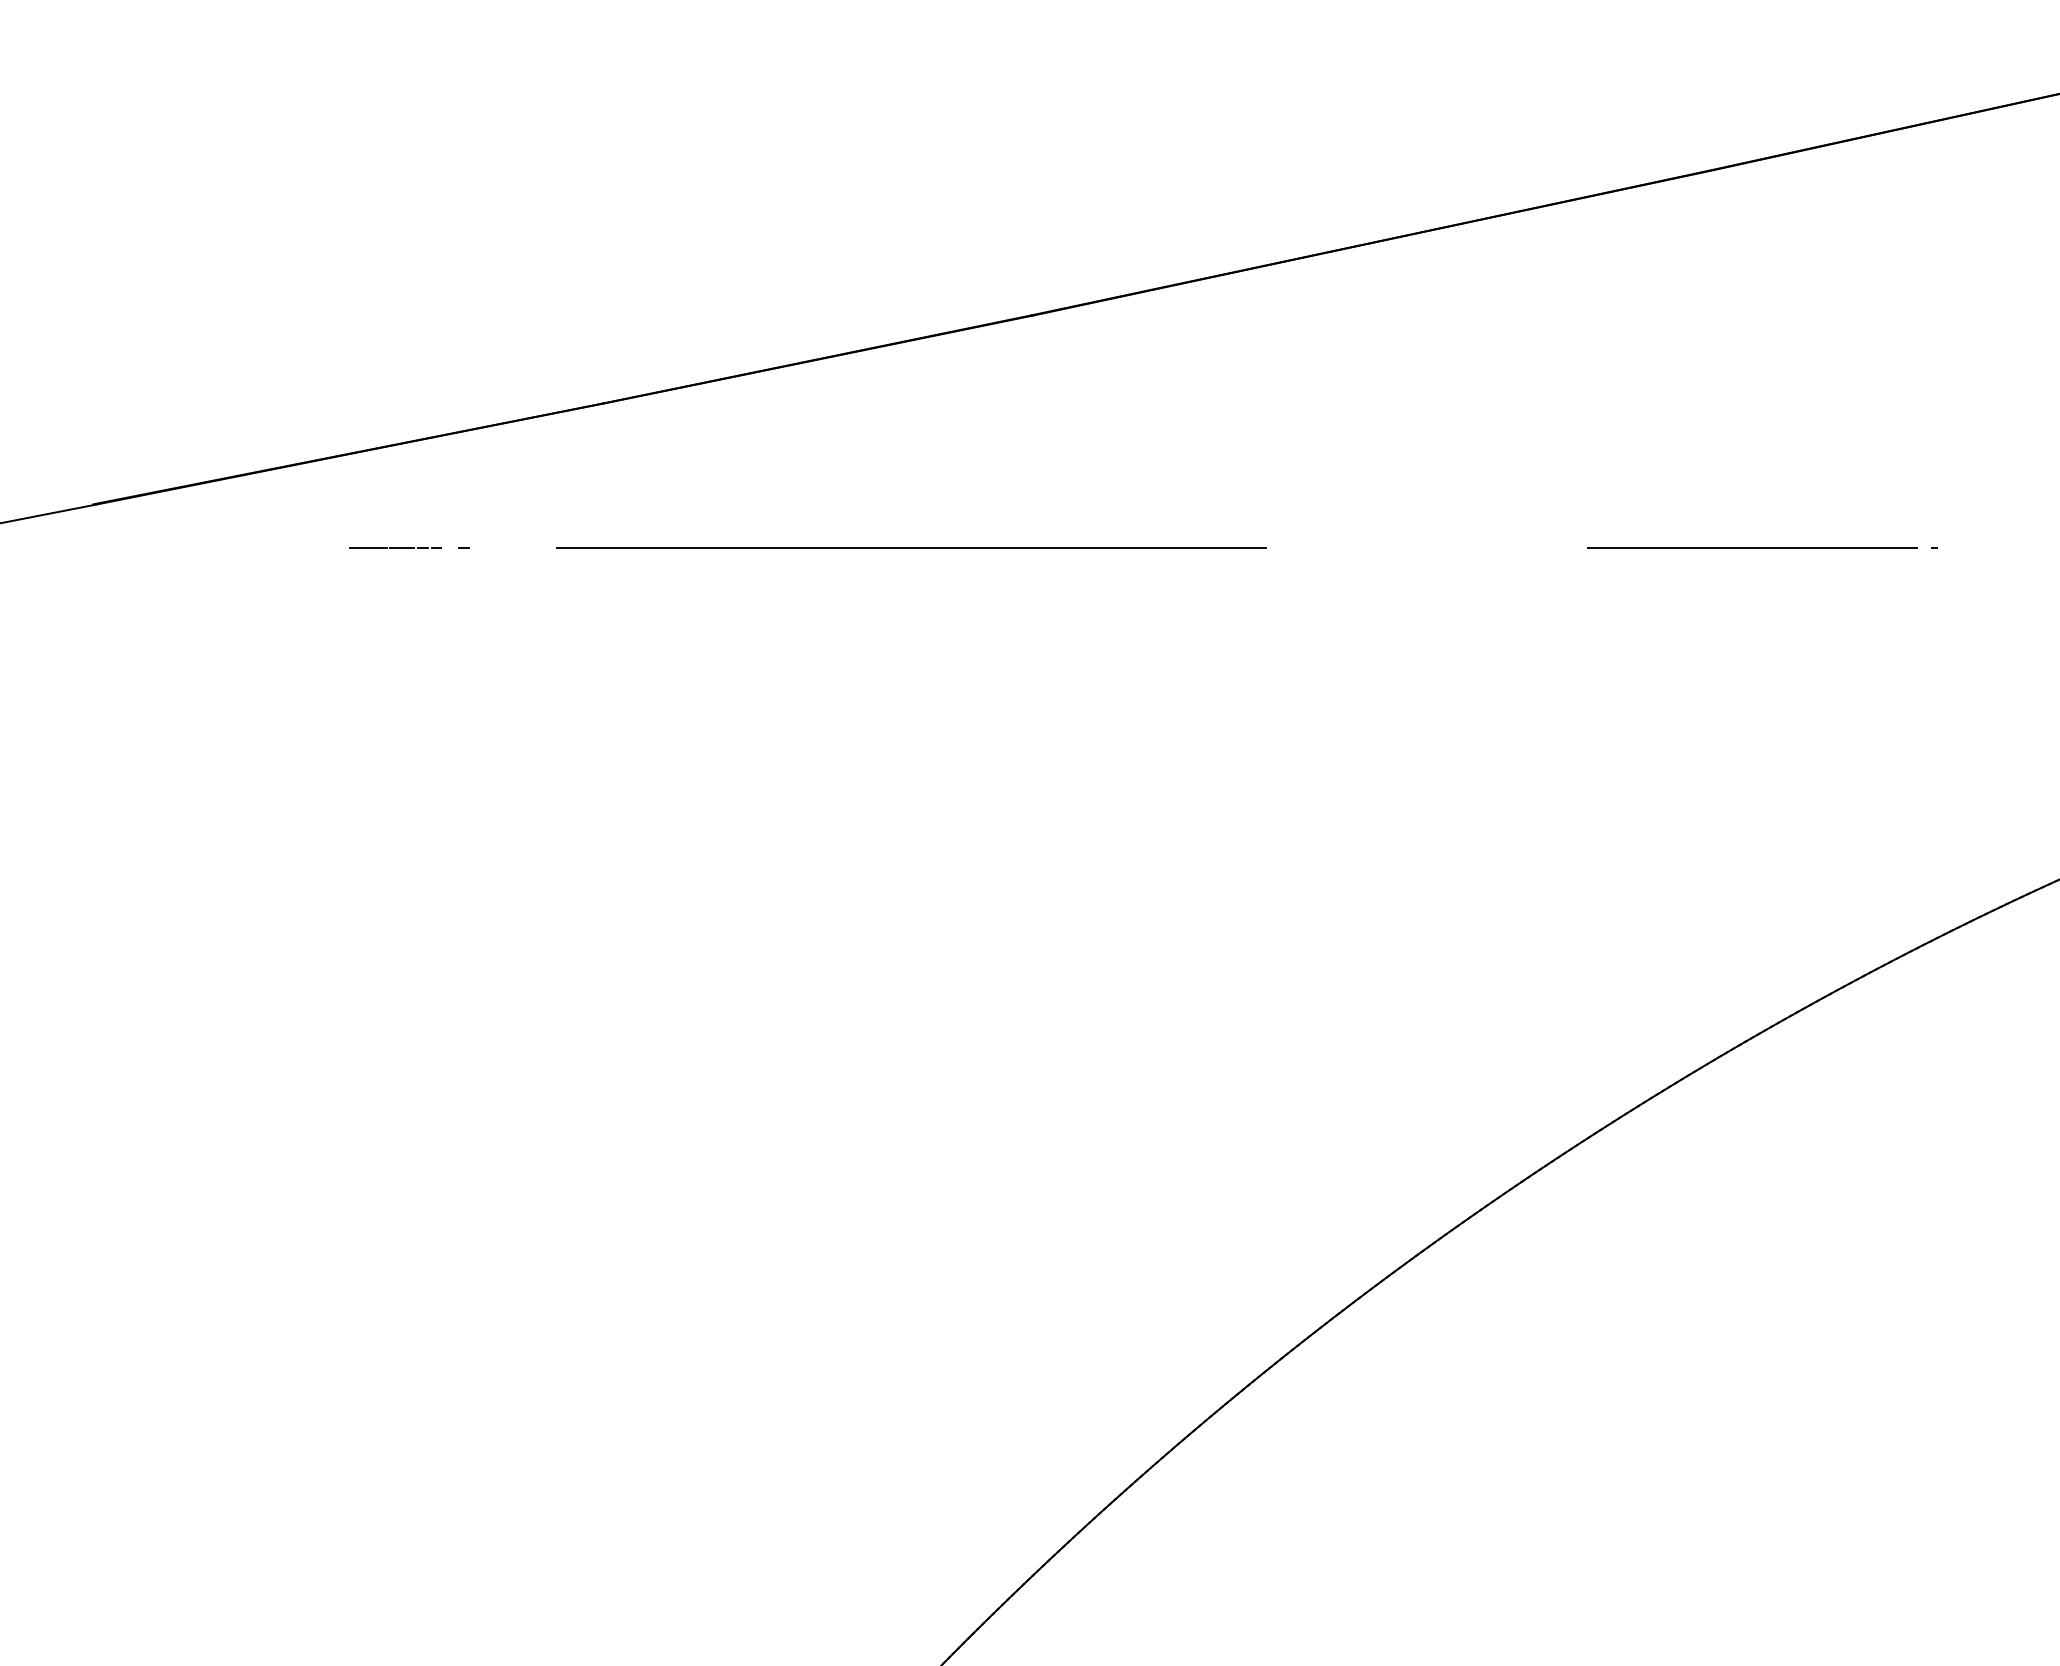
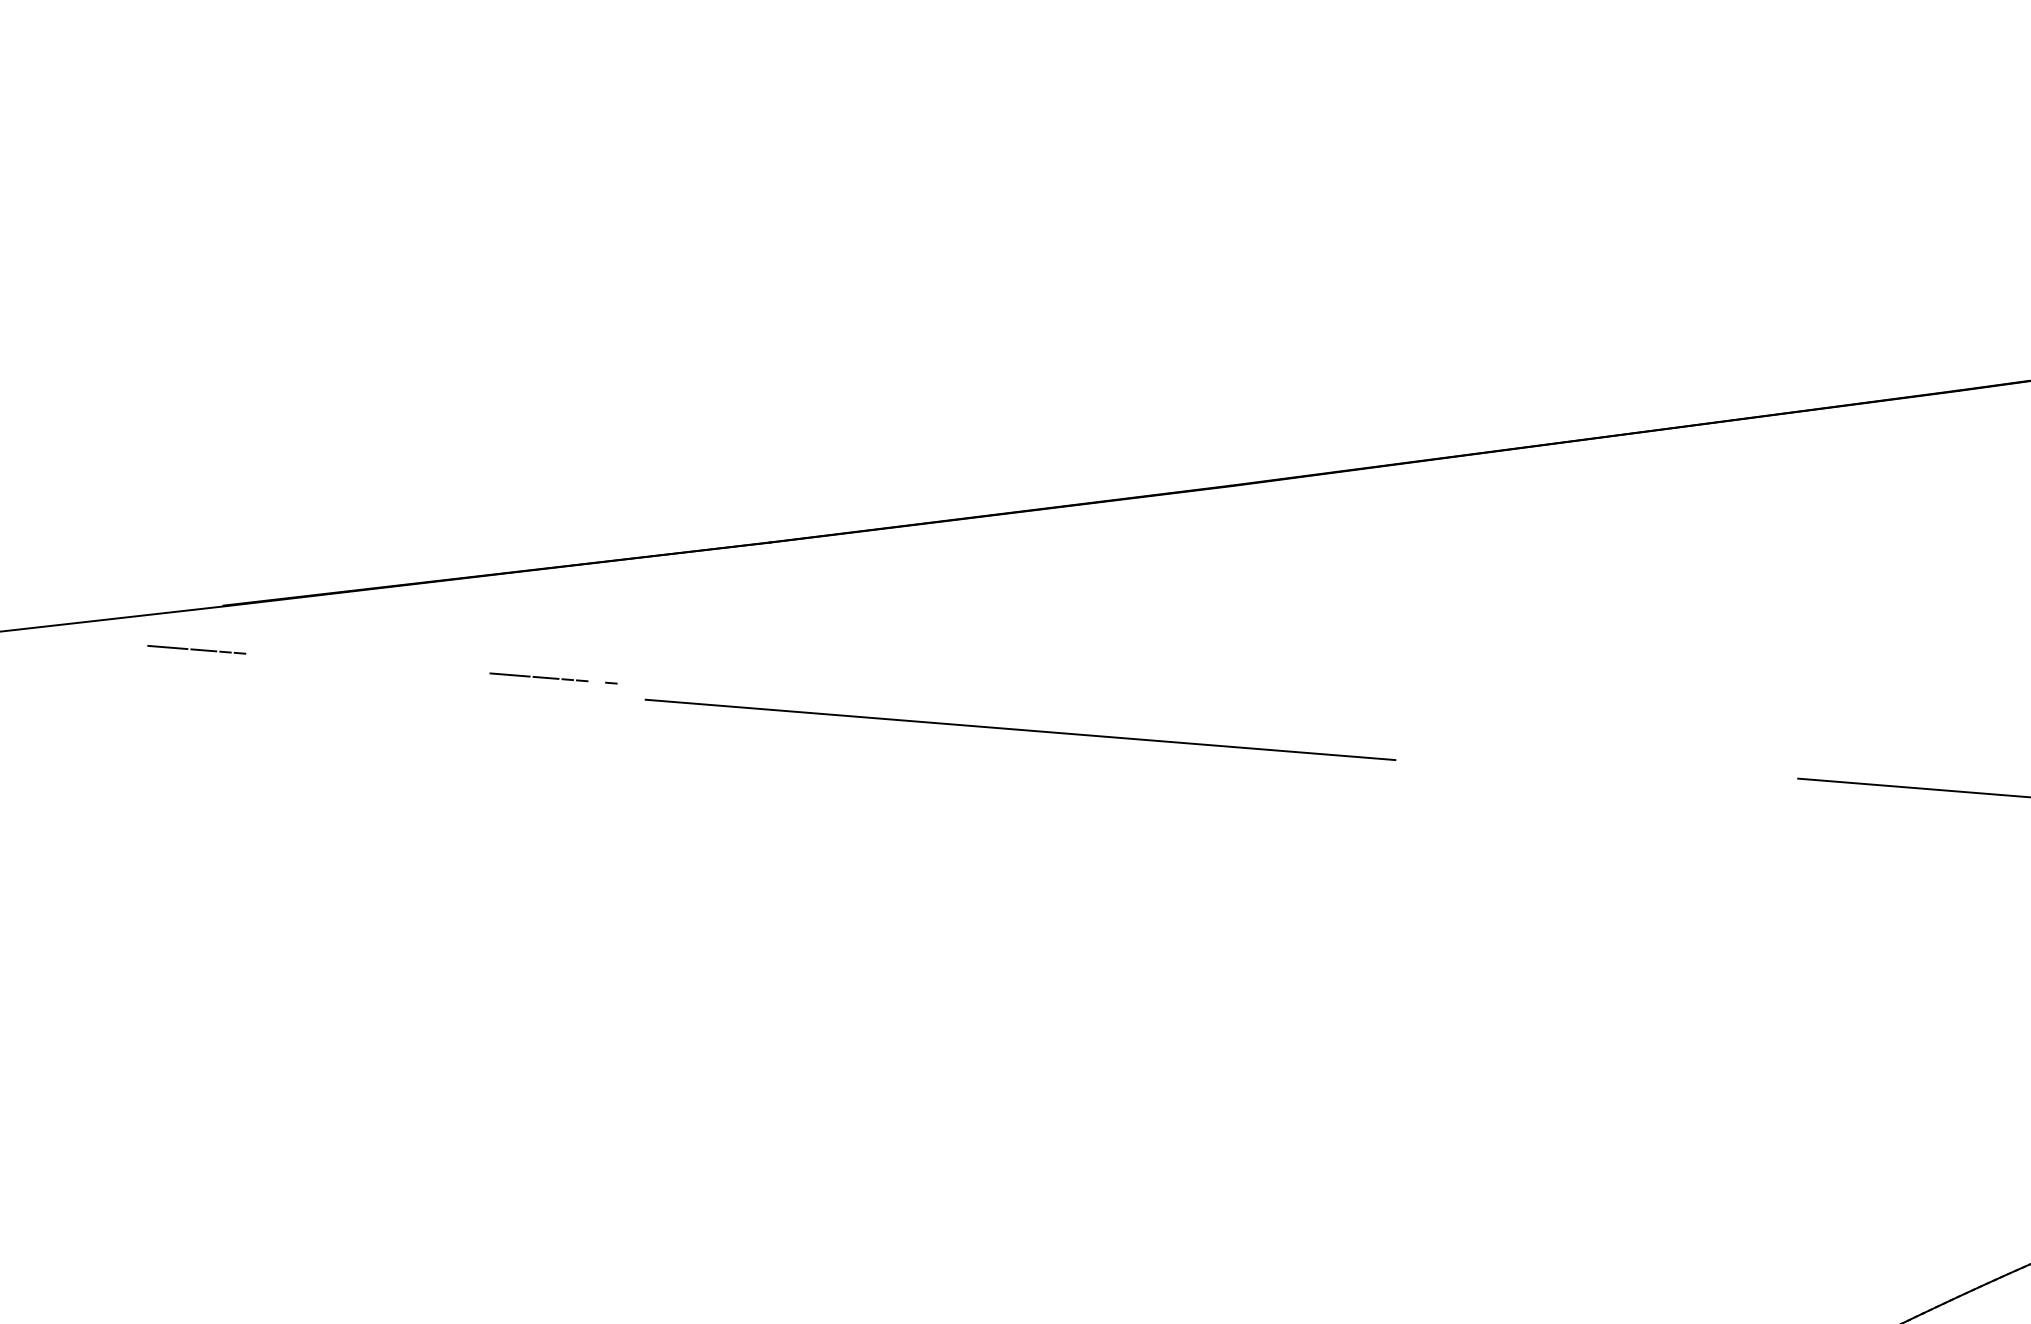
line: (71, 547) -> (196, 649), added
line: (911, 547) -> (1020, 729), moved

